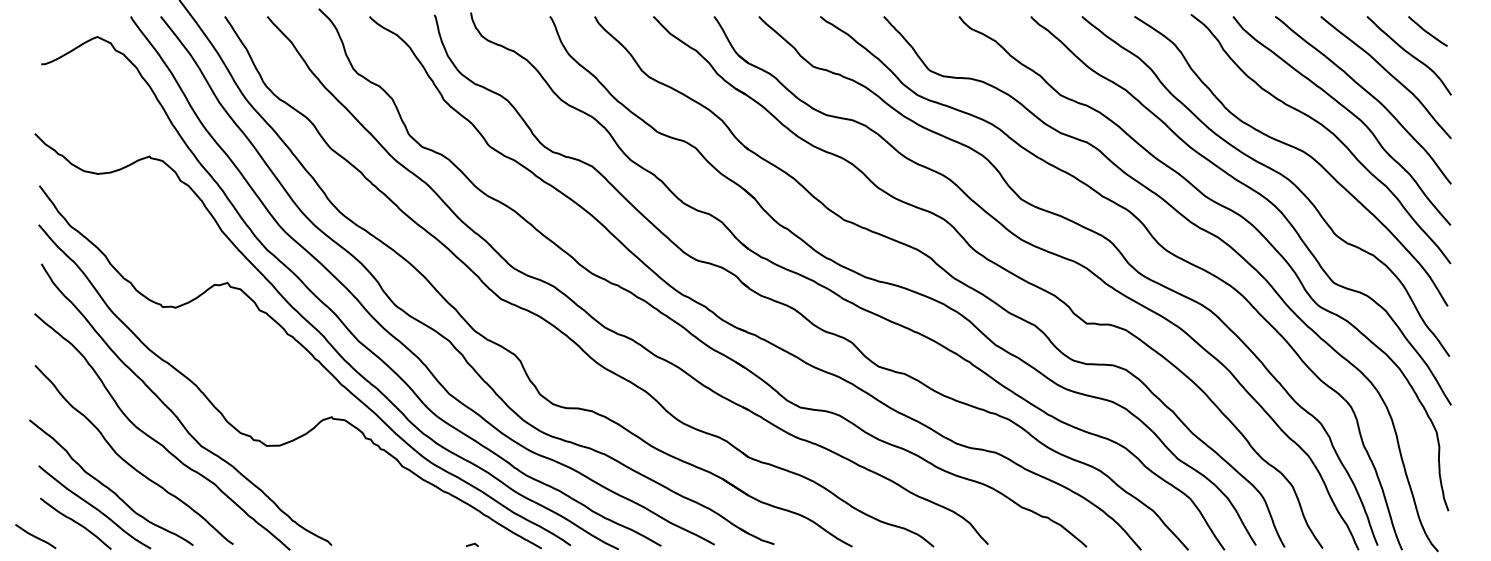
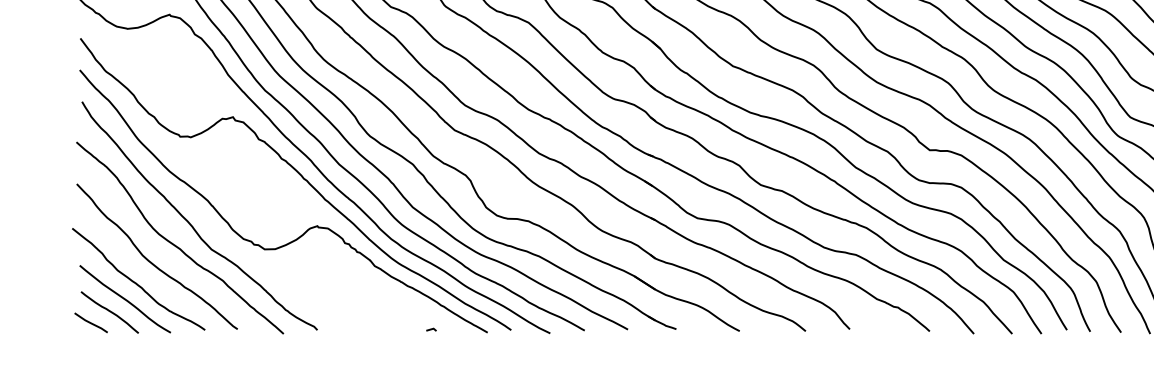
line: (35, 536) -> (90, 322), moved

